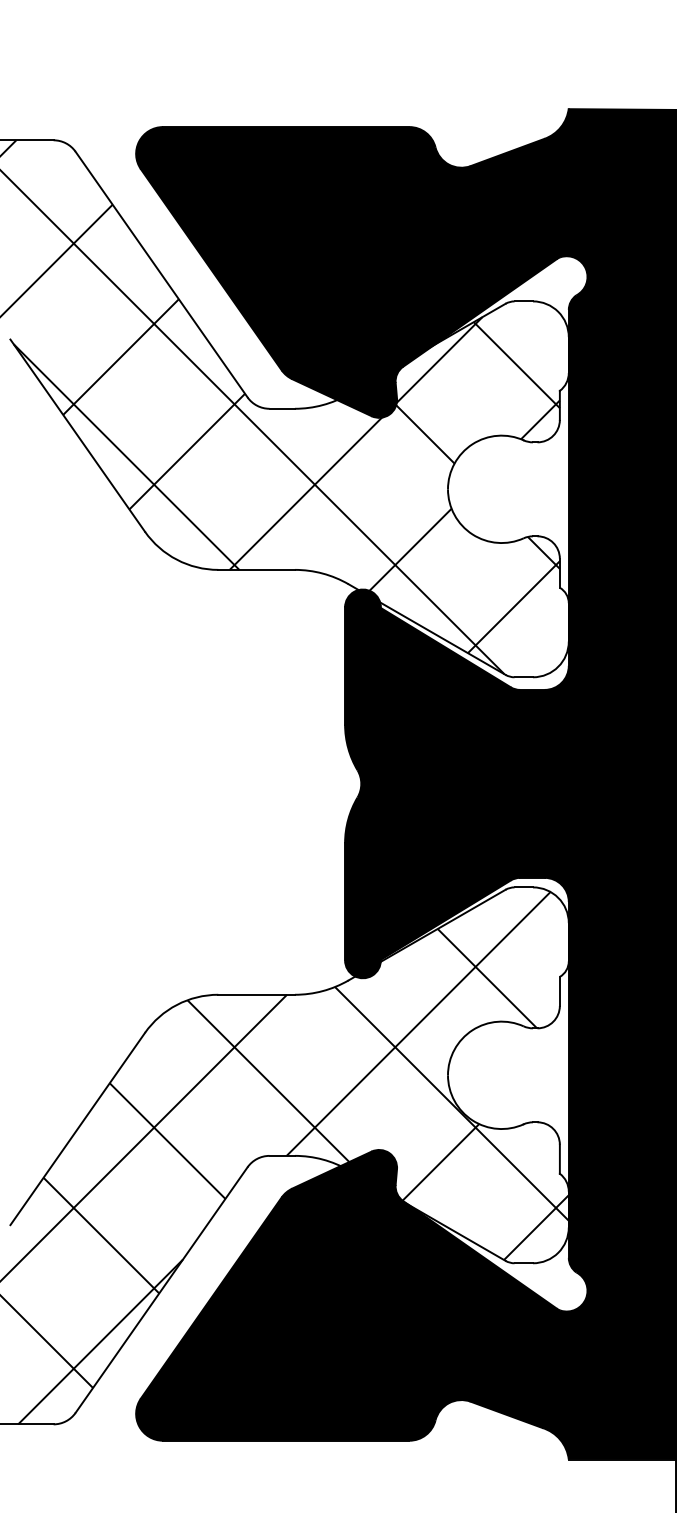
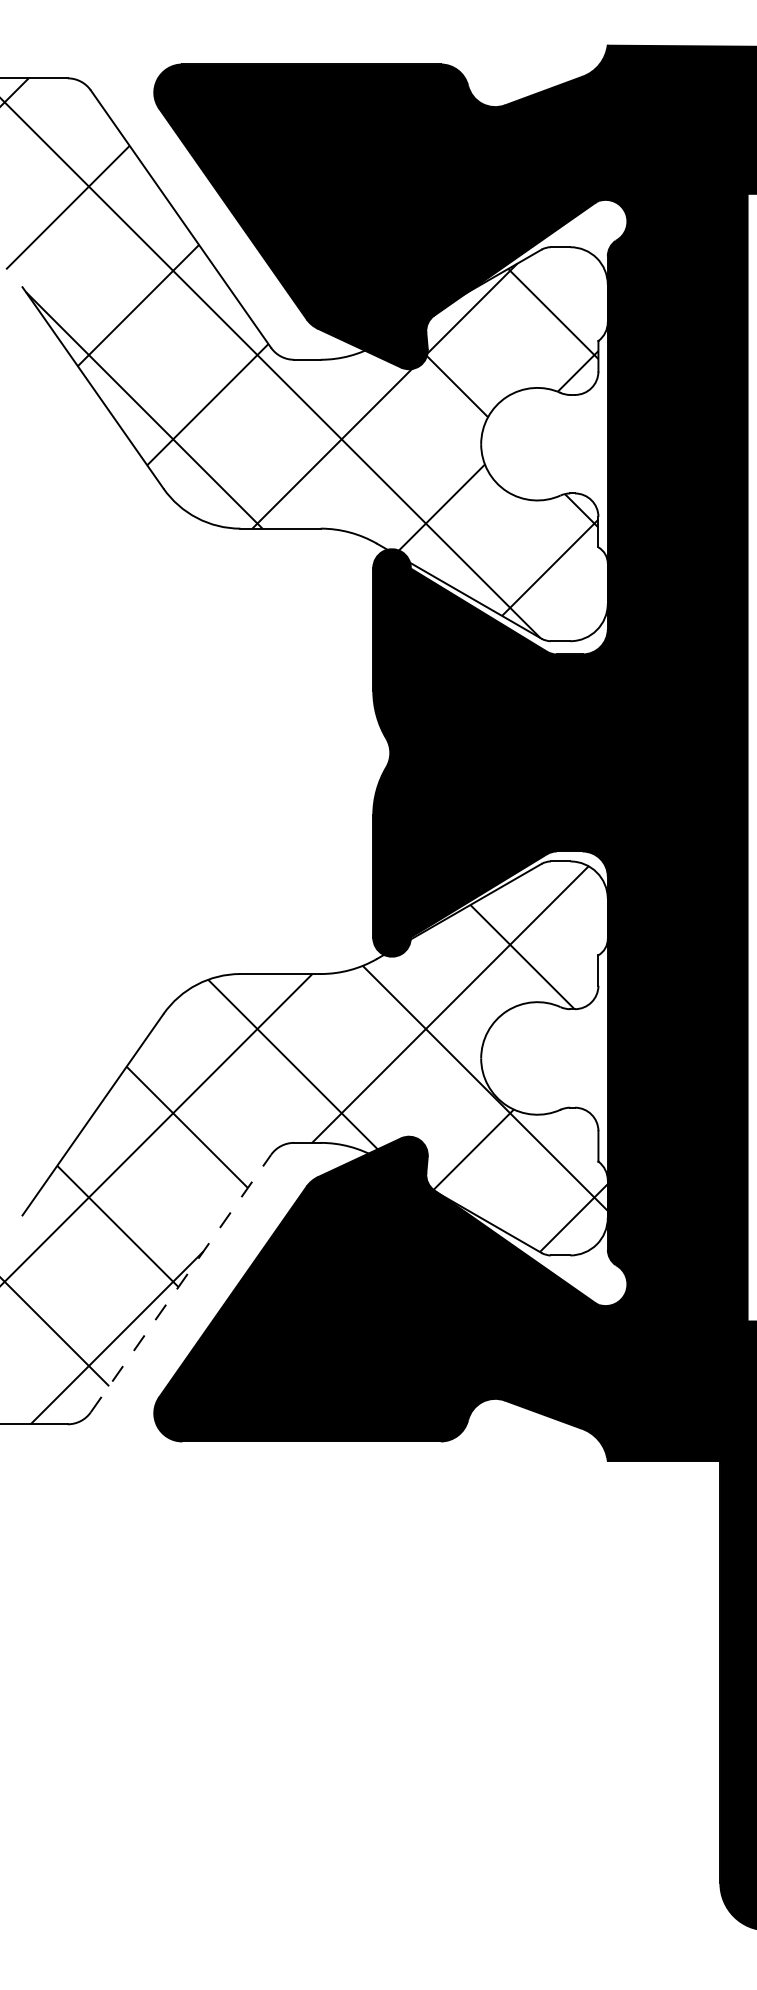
line: (162, 1290) -> (181, 1283), solid -> dashed

